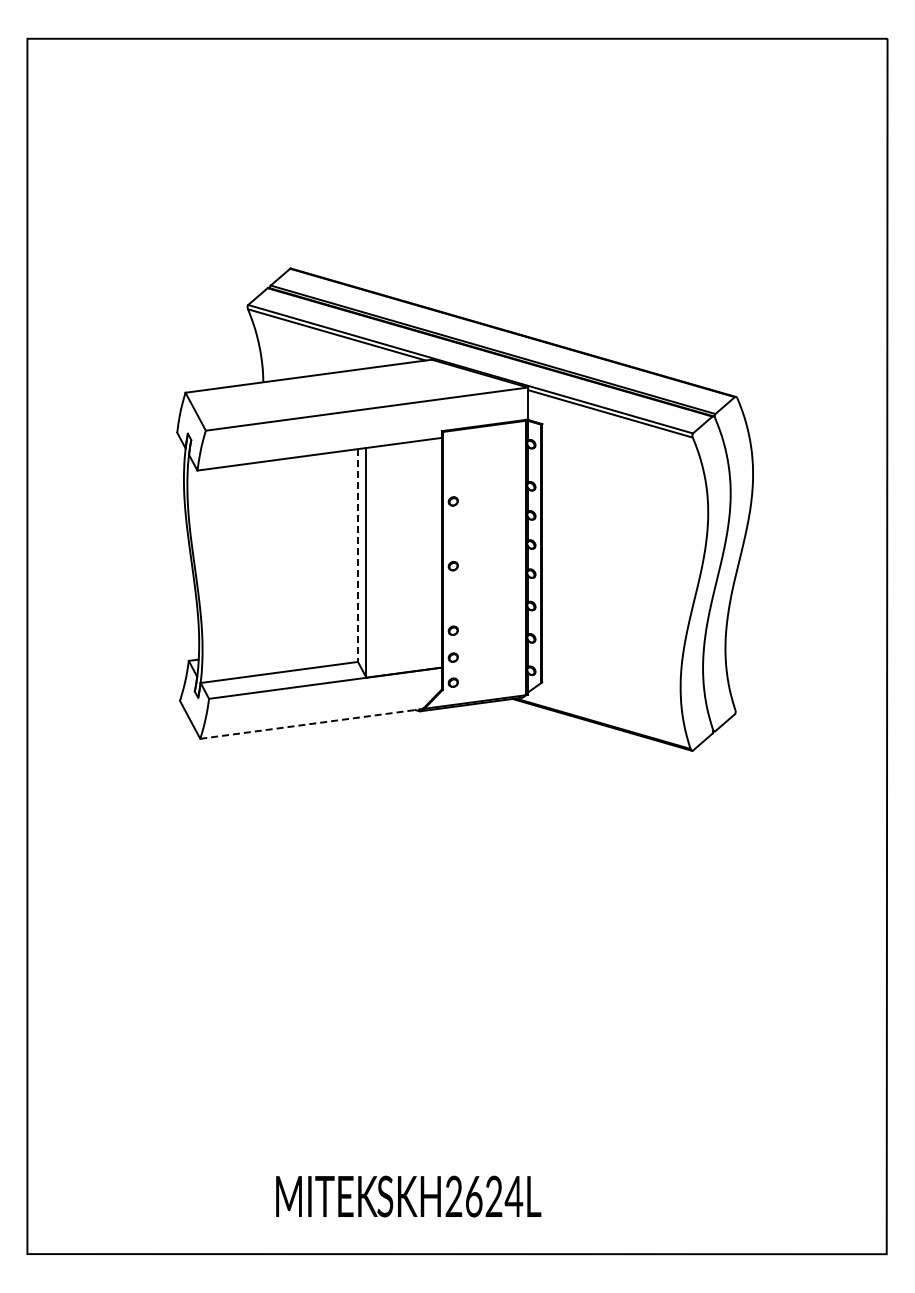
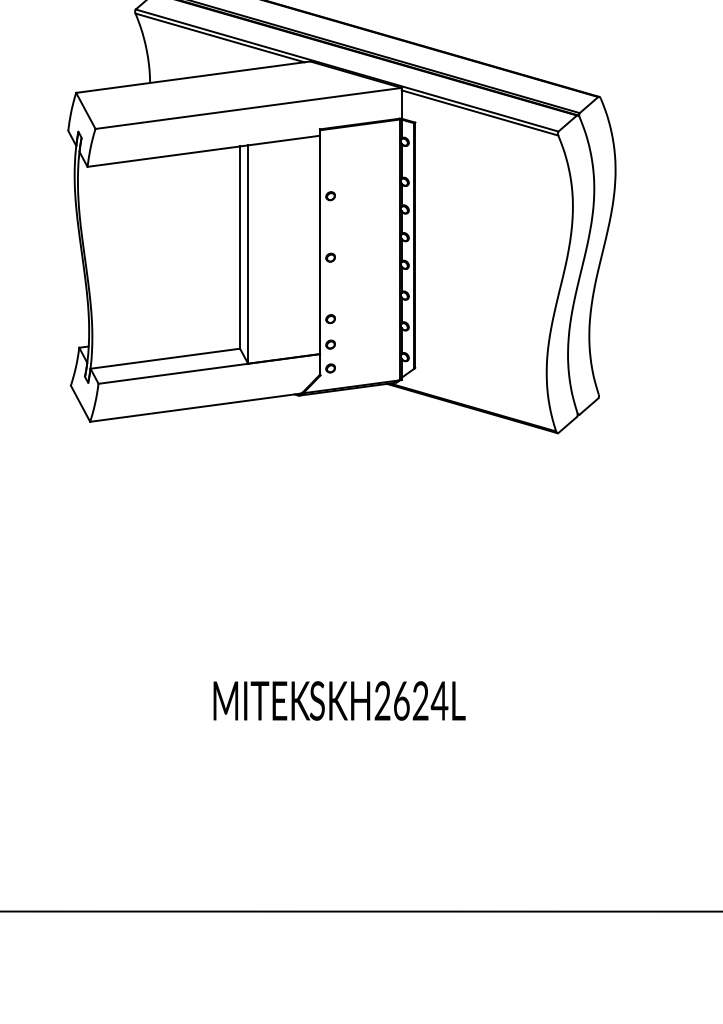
line: (357, 556) -> (239, 248), dashed -> solid
line: (310, 724) -> (194, 408), dashed -> solid
text: (408, 1196) -> (339, 700), moved

